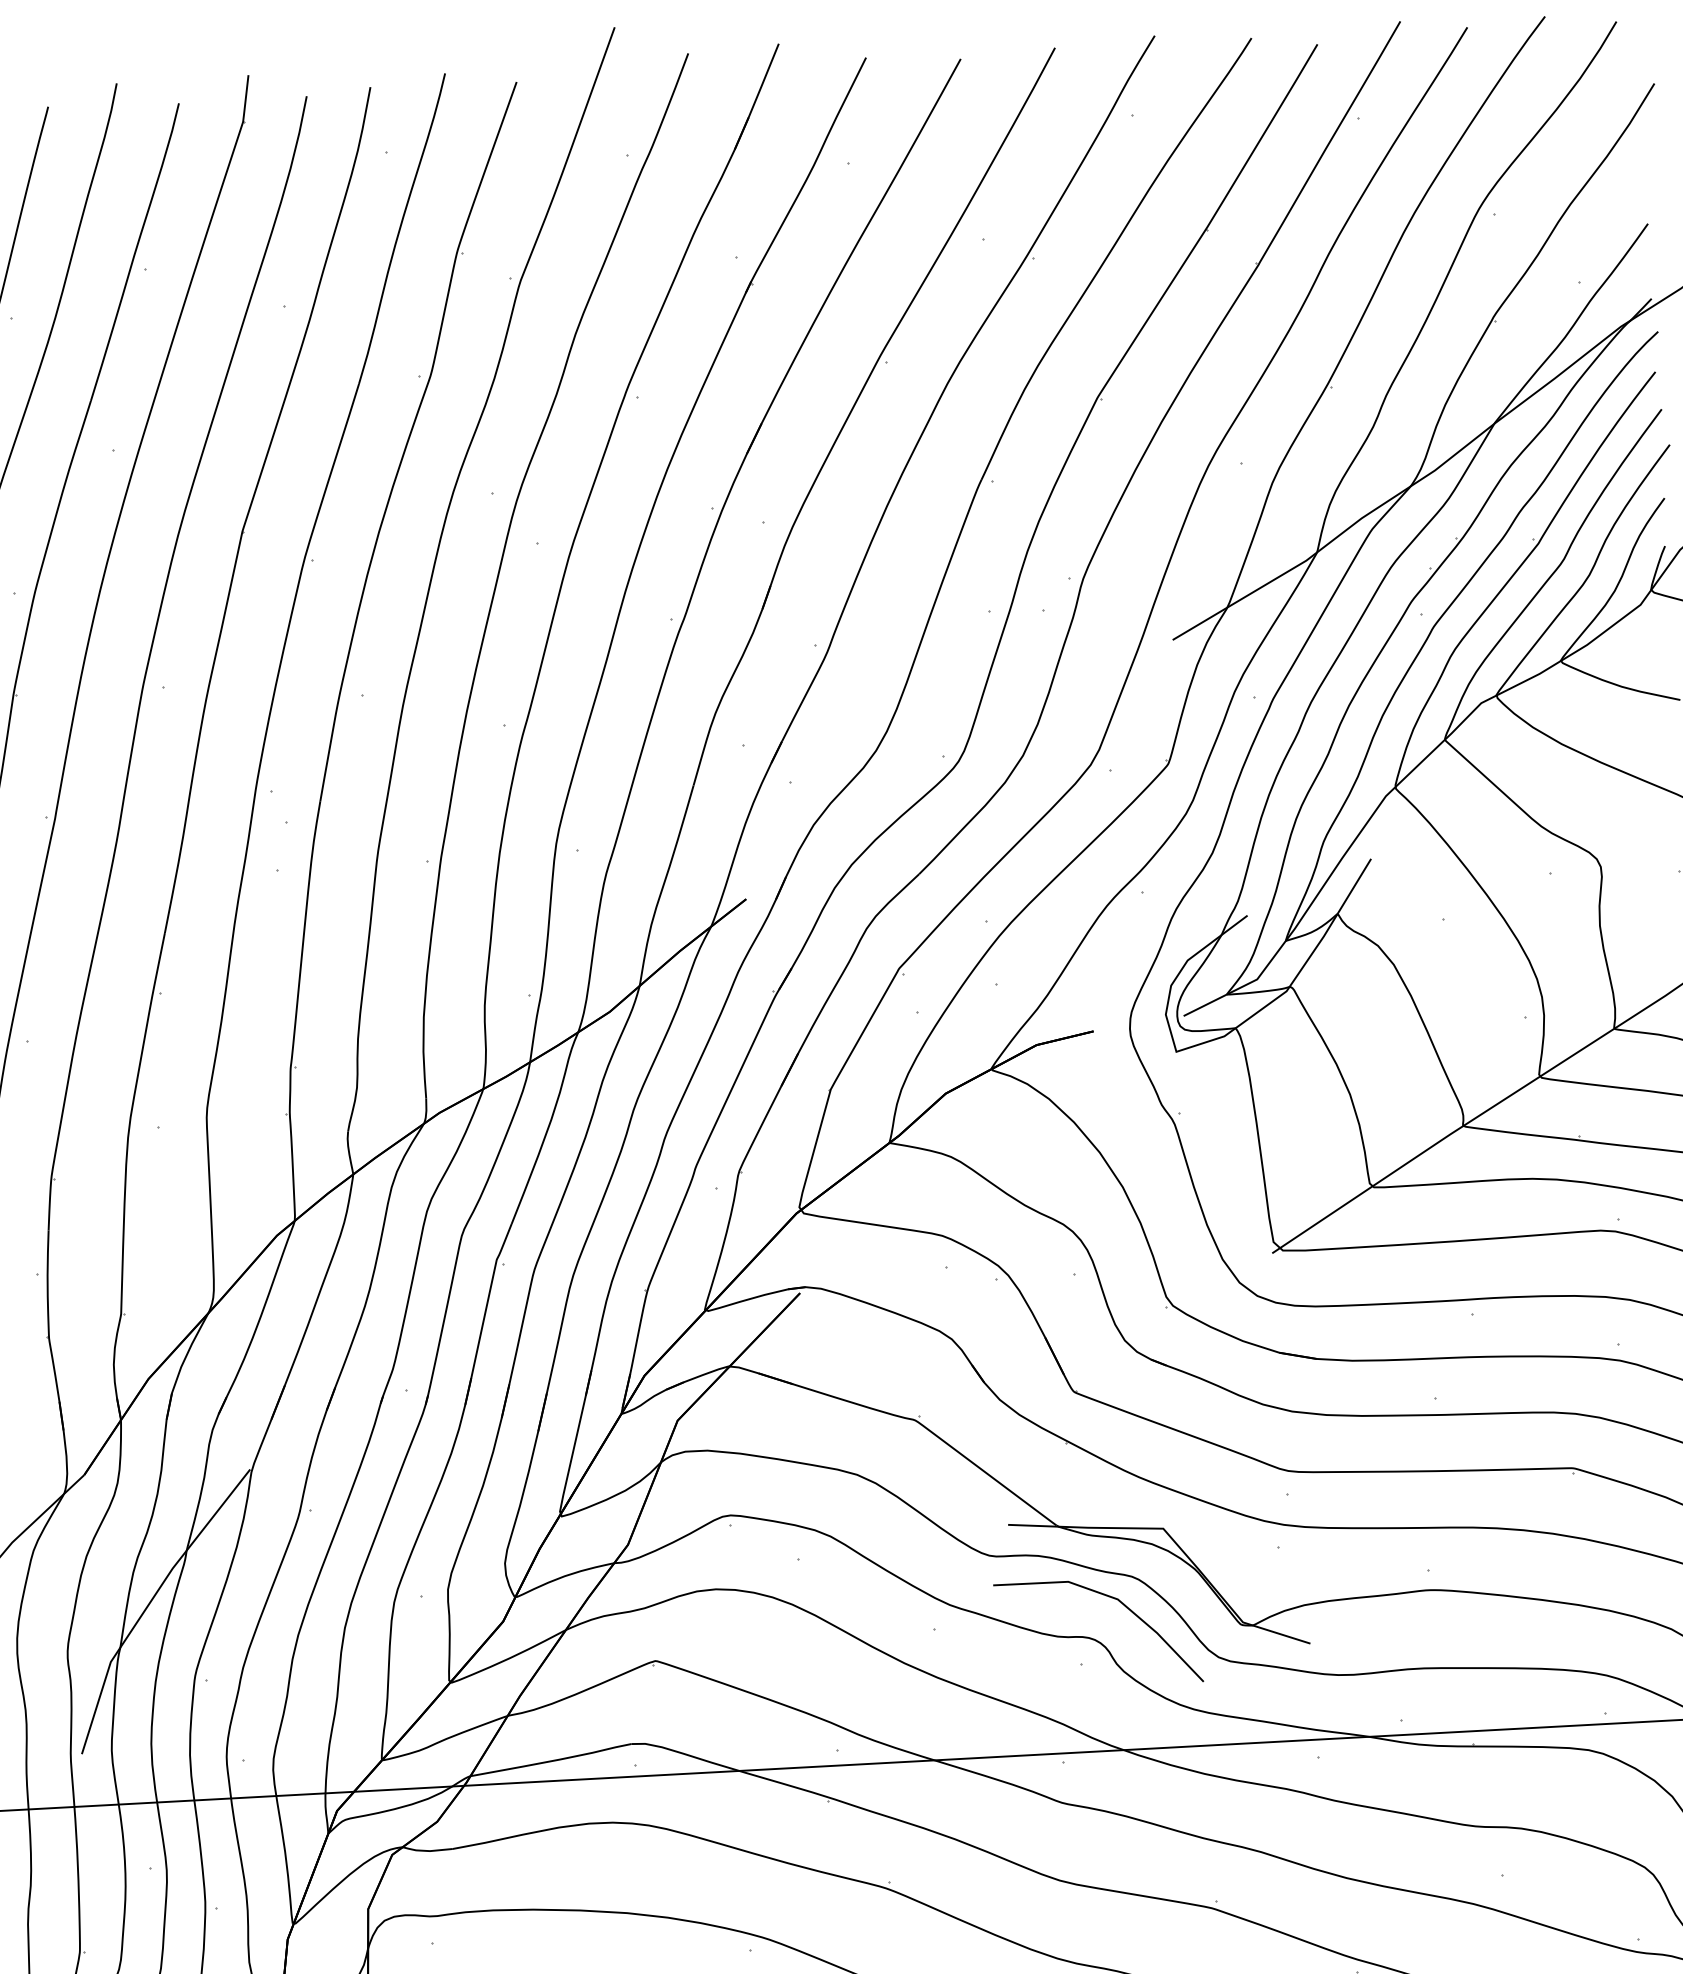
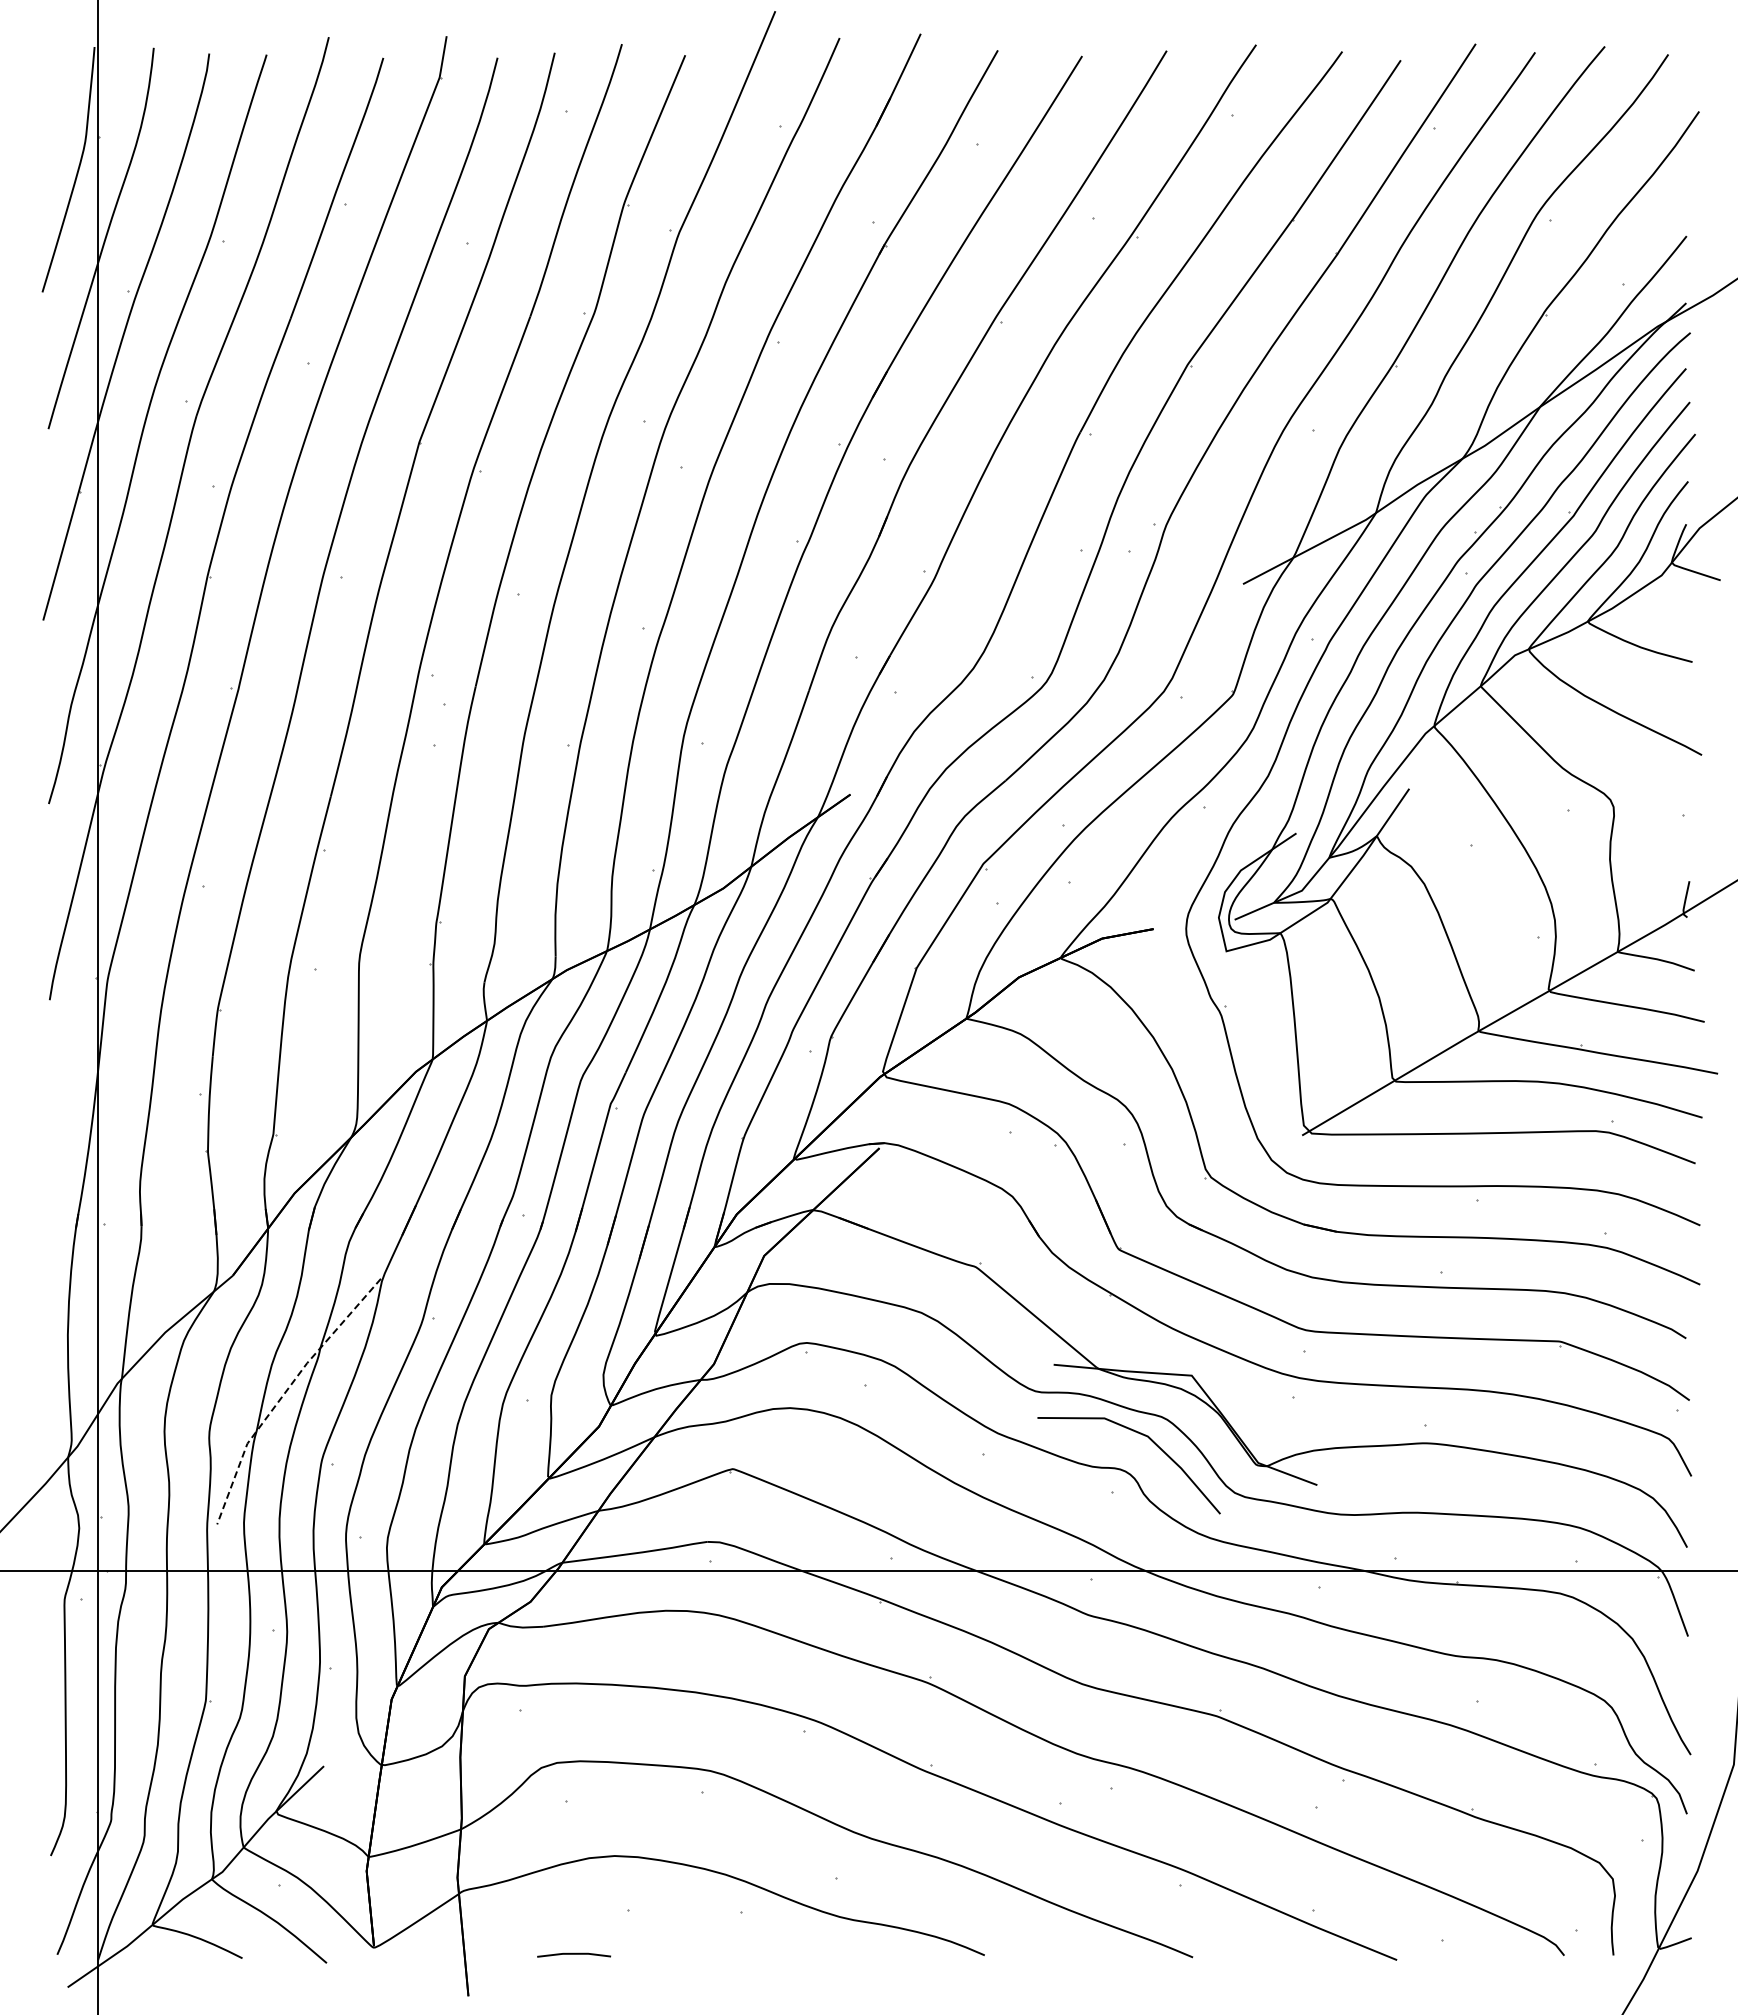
line: (149, 1603) -> (284, 1393), solid -> dashed

